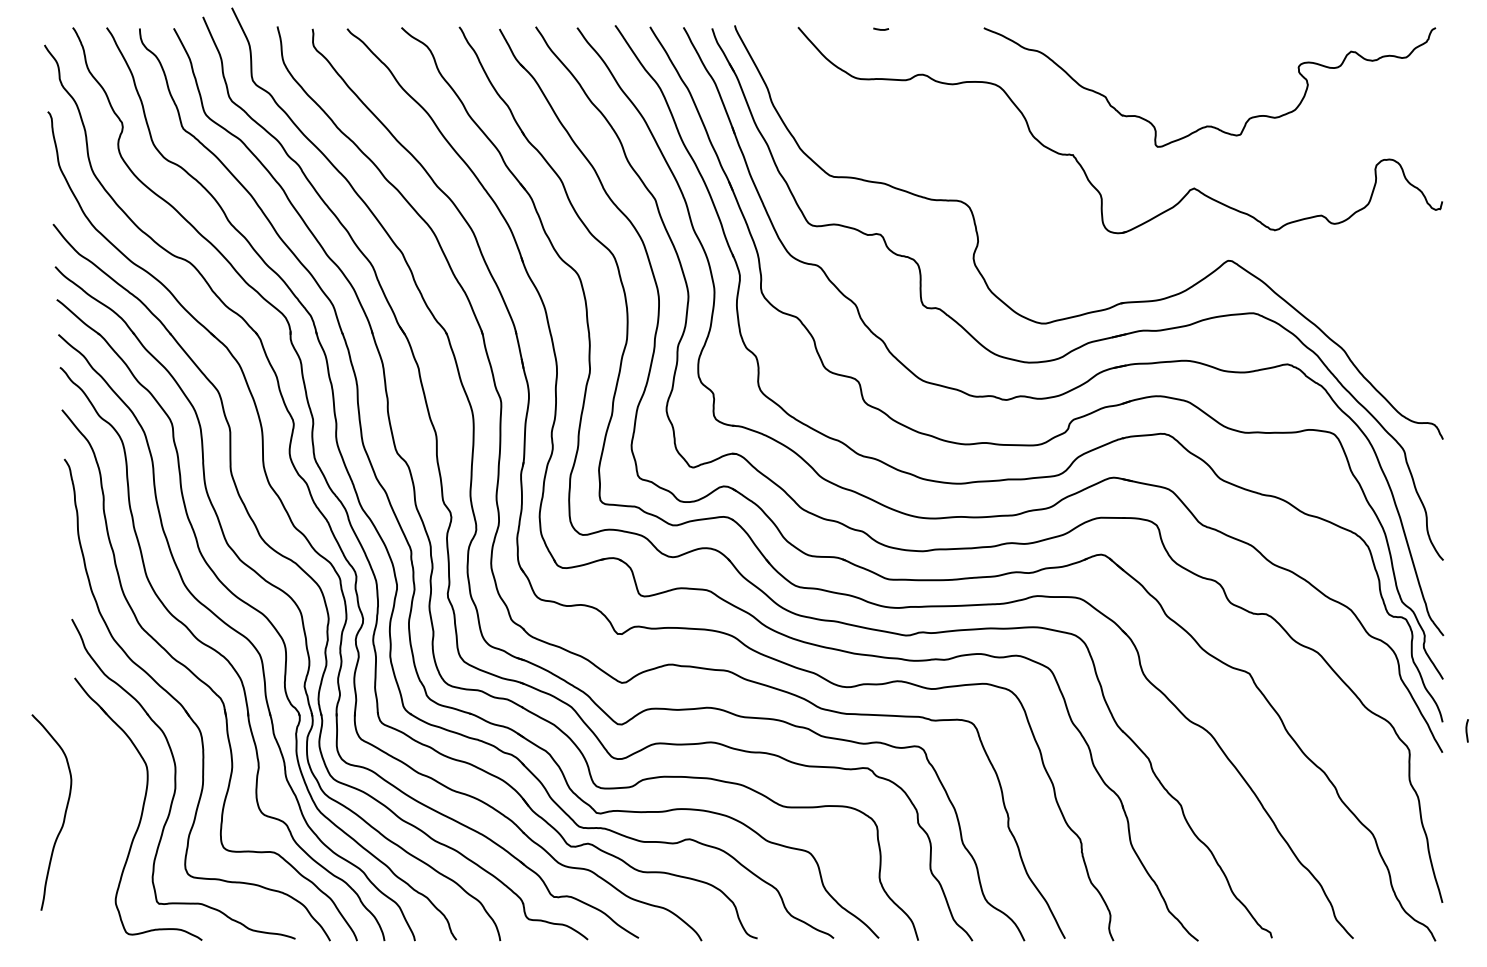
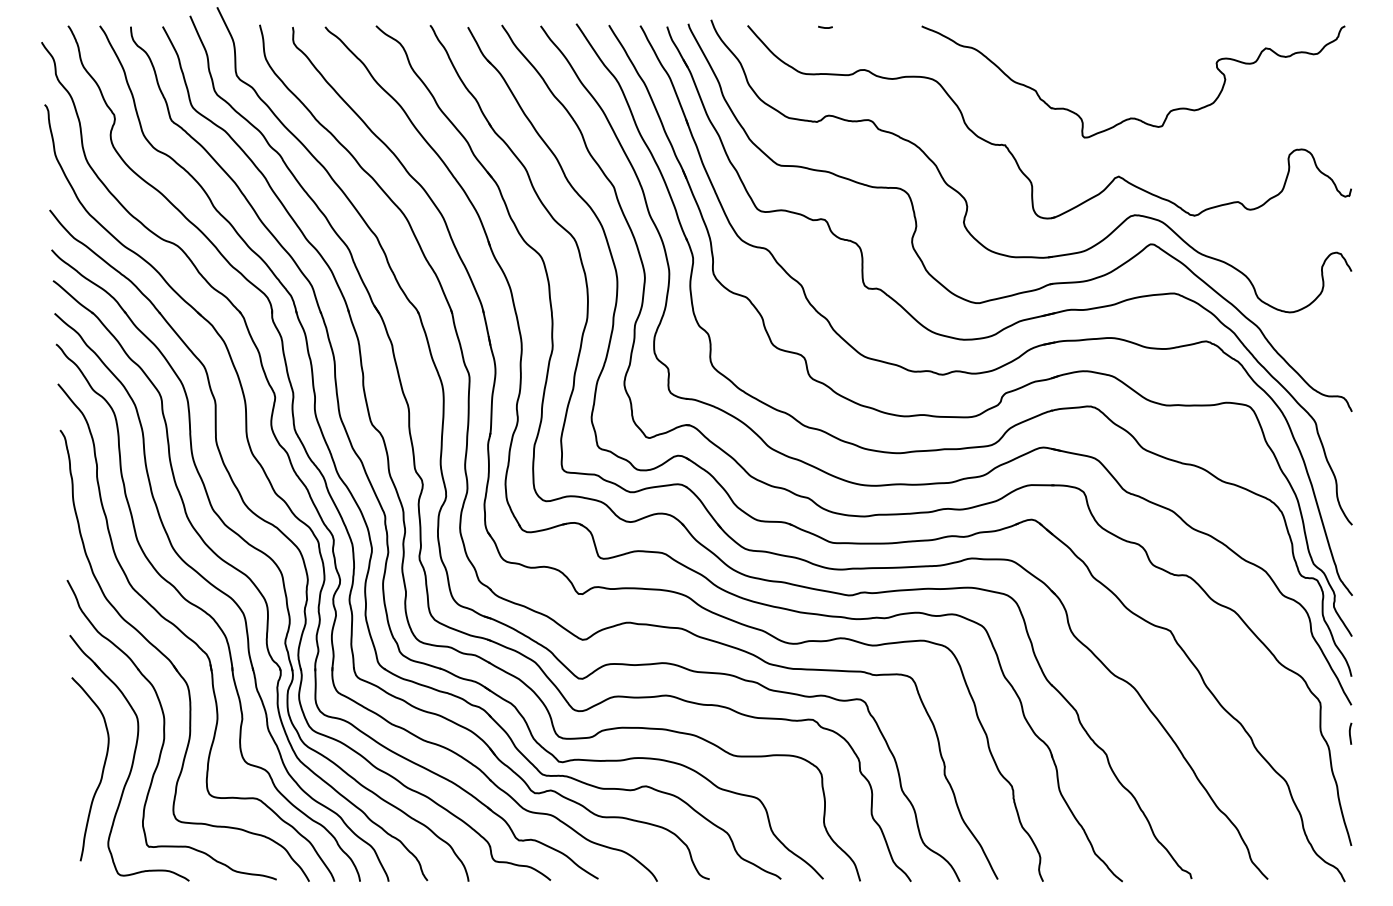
part: (1030, 211) -> (965, 198), added
curve: (1467, 730) -> (1350, 733), moved
curve: (63, 815) -> (101, 772), moved

